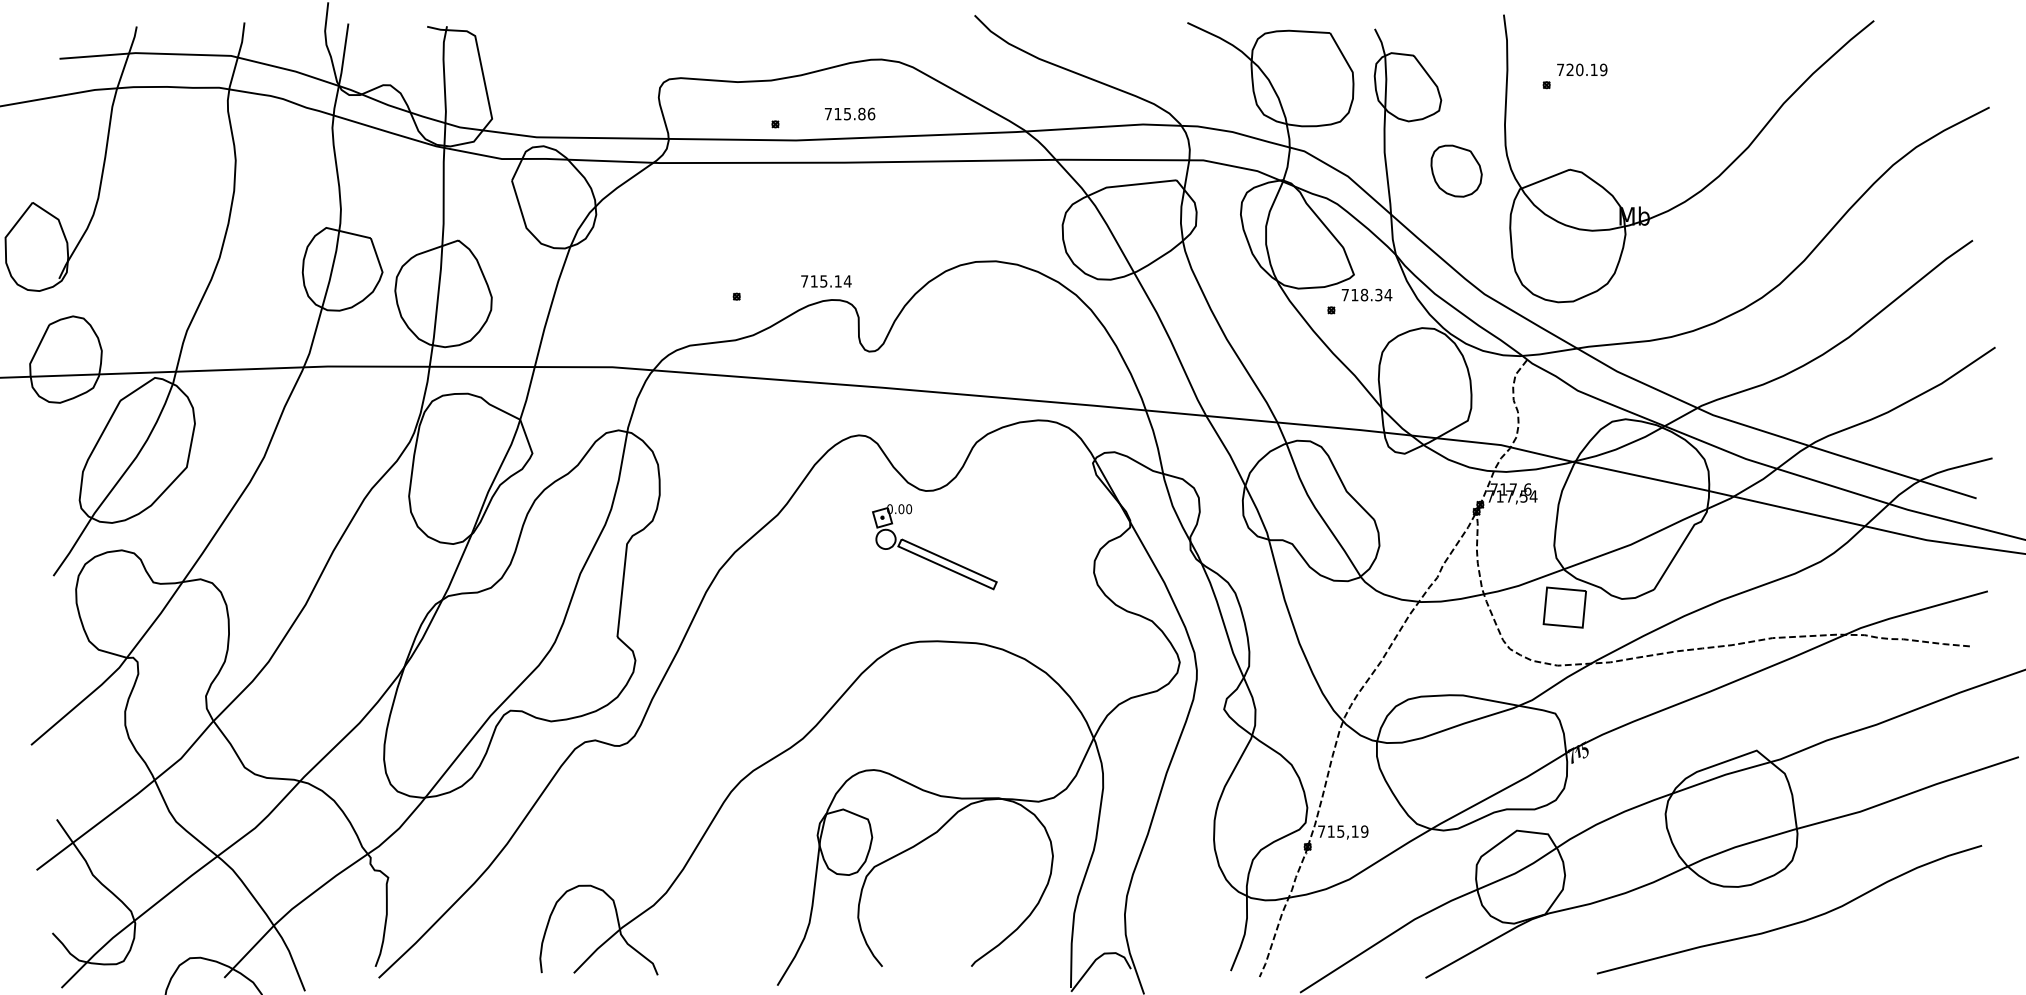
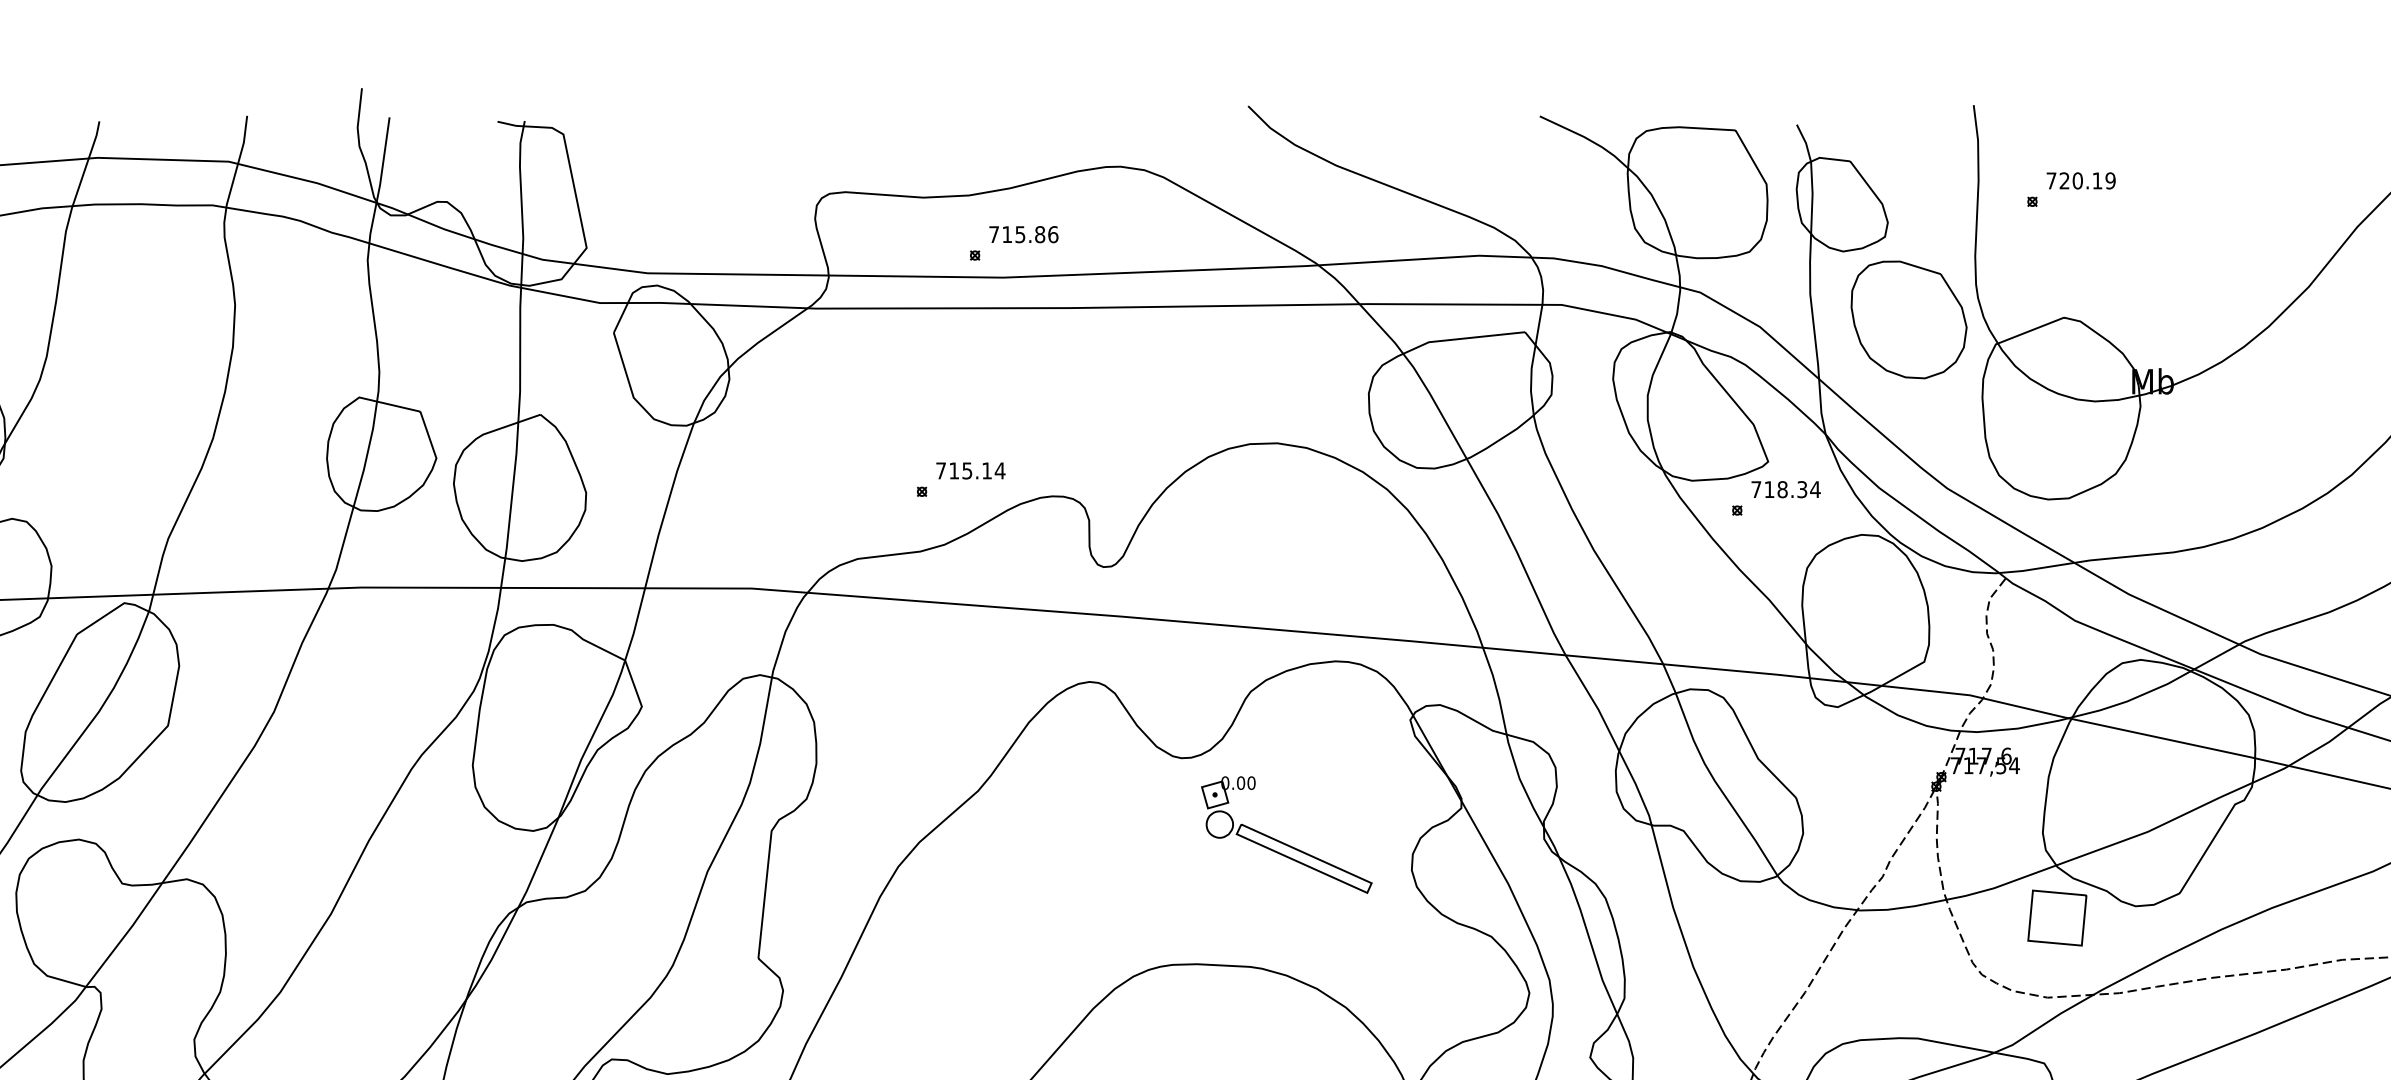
text: (849, 113) -> (1023, 233), moved
part: (1456, 170) -> (1908, 318), size x1.67
text: (826, 281) -> (971, 470), moved
part: (934, 547) -> (1286, 835), moved

